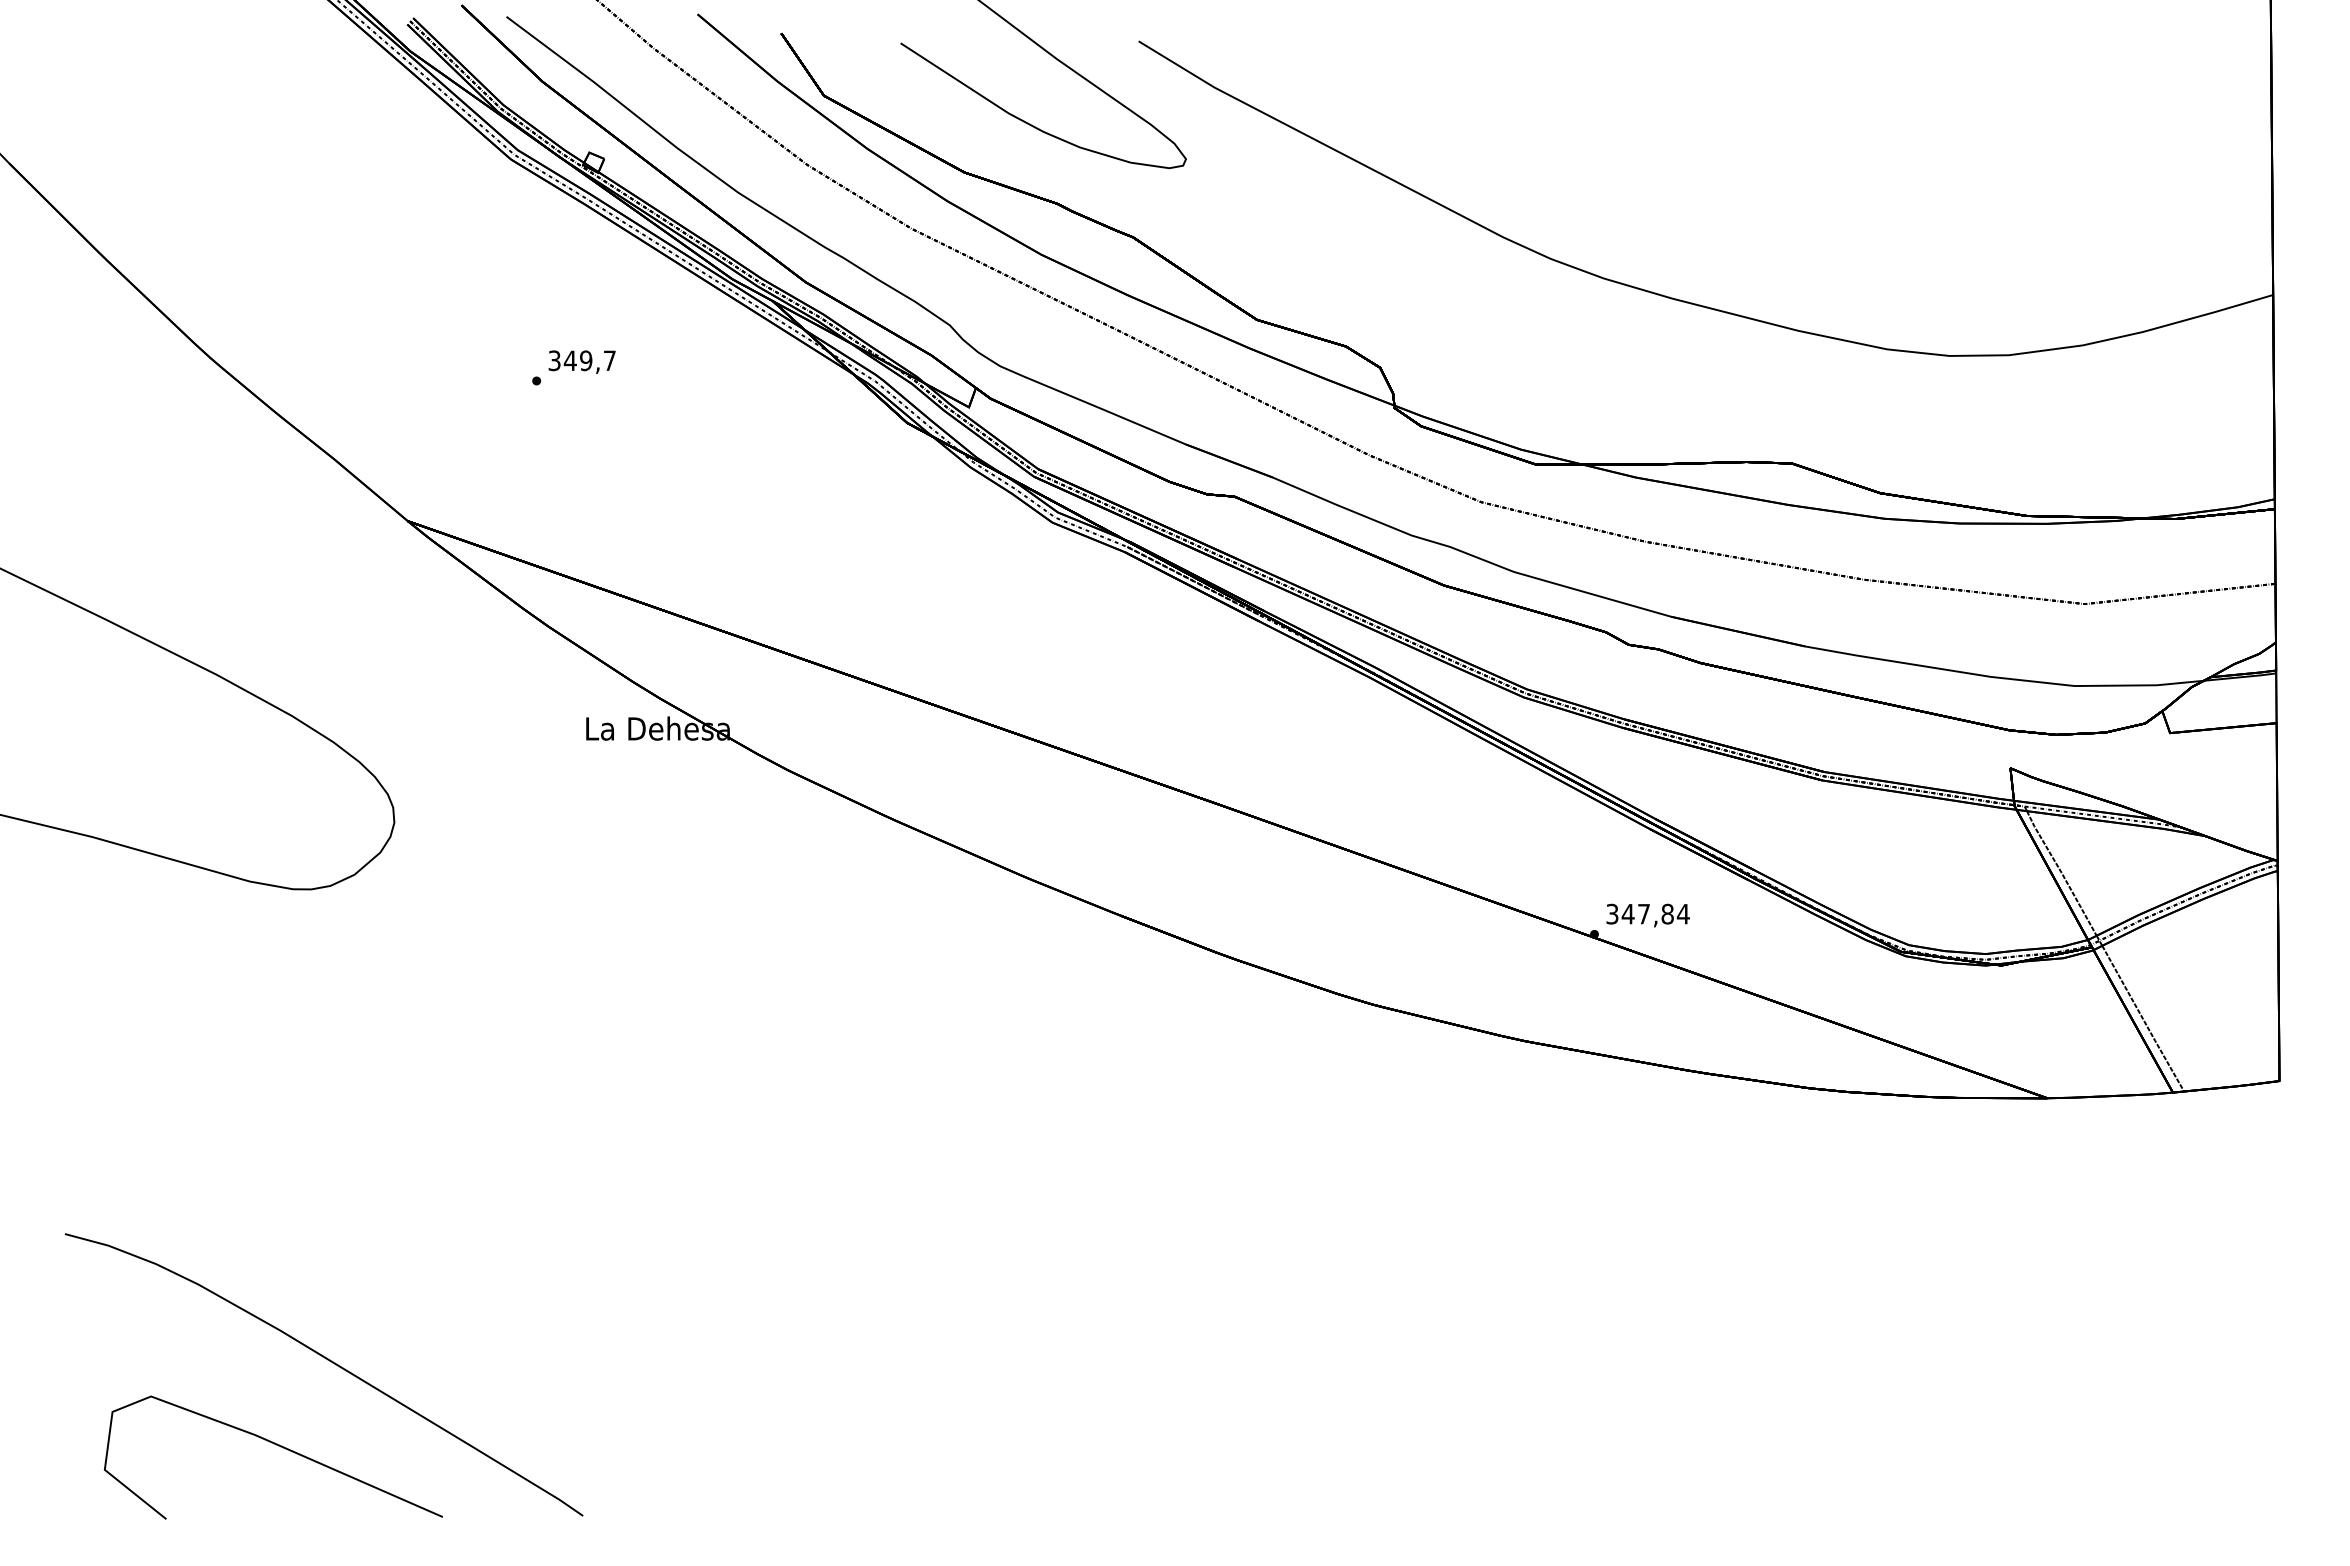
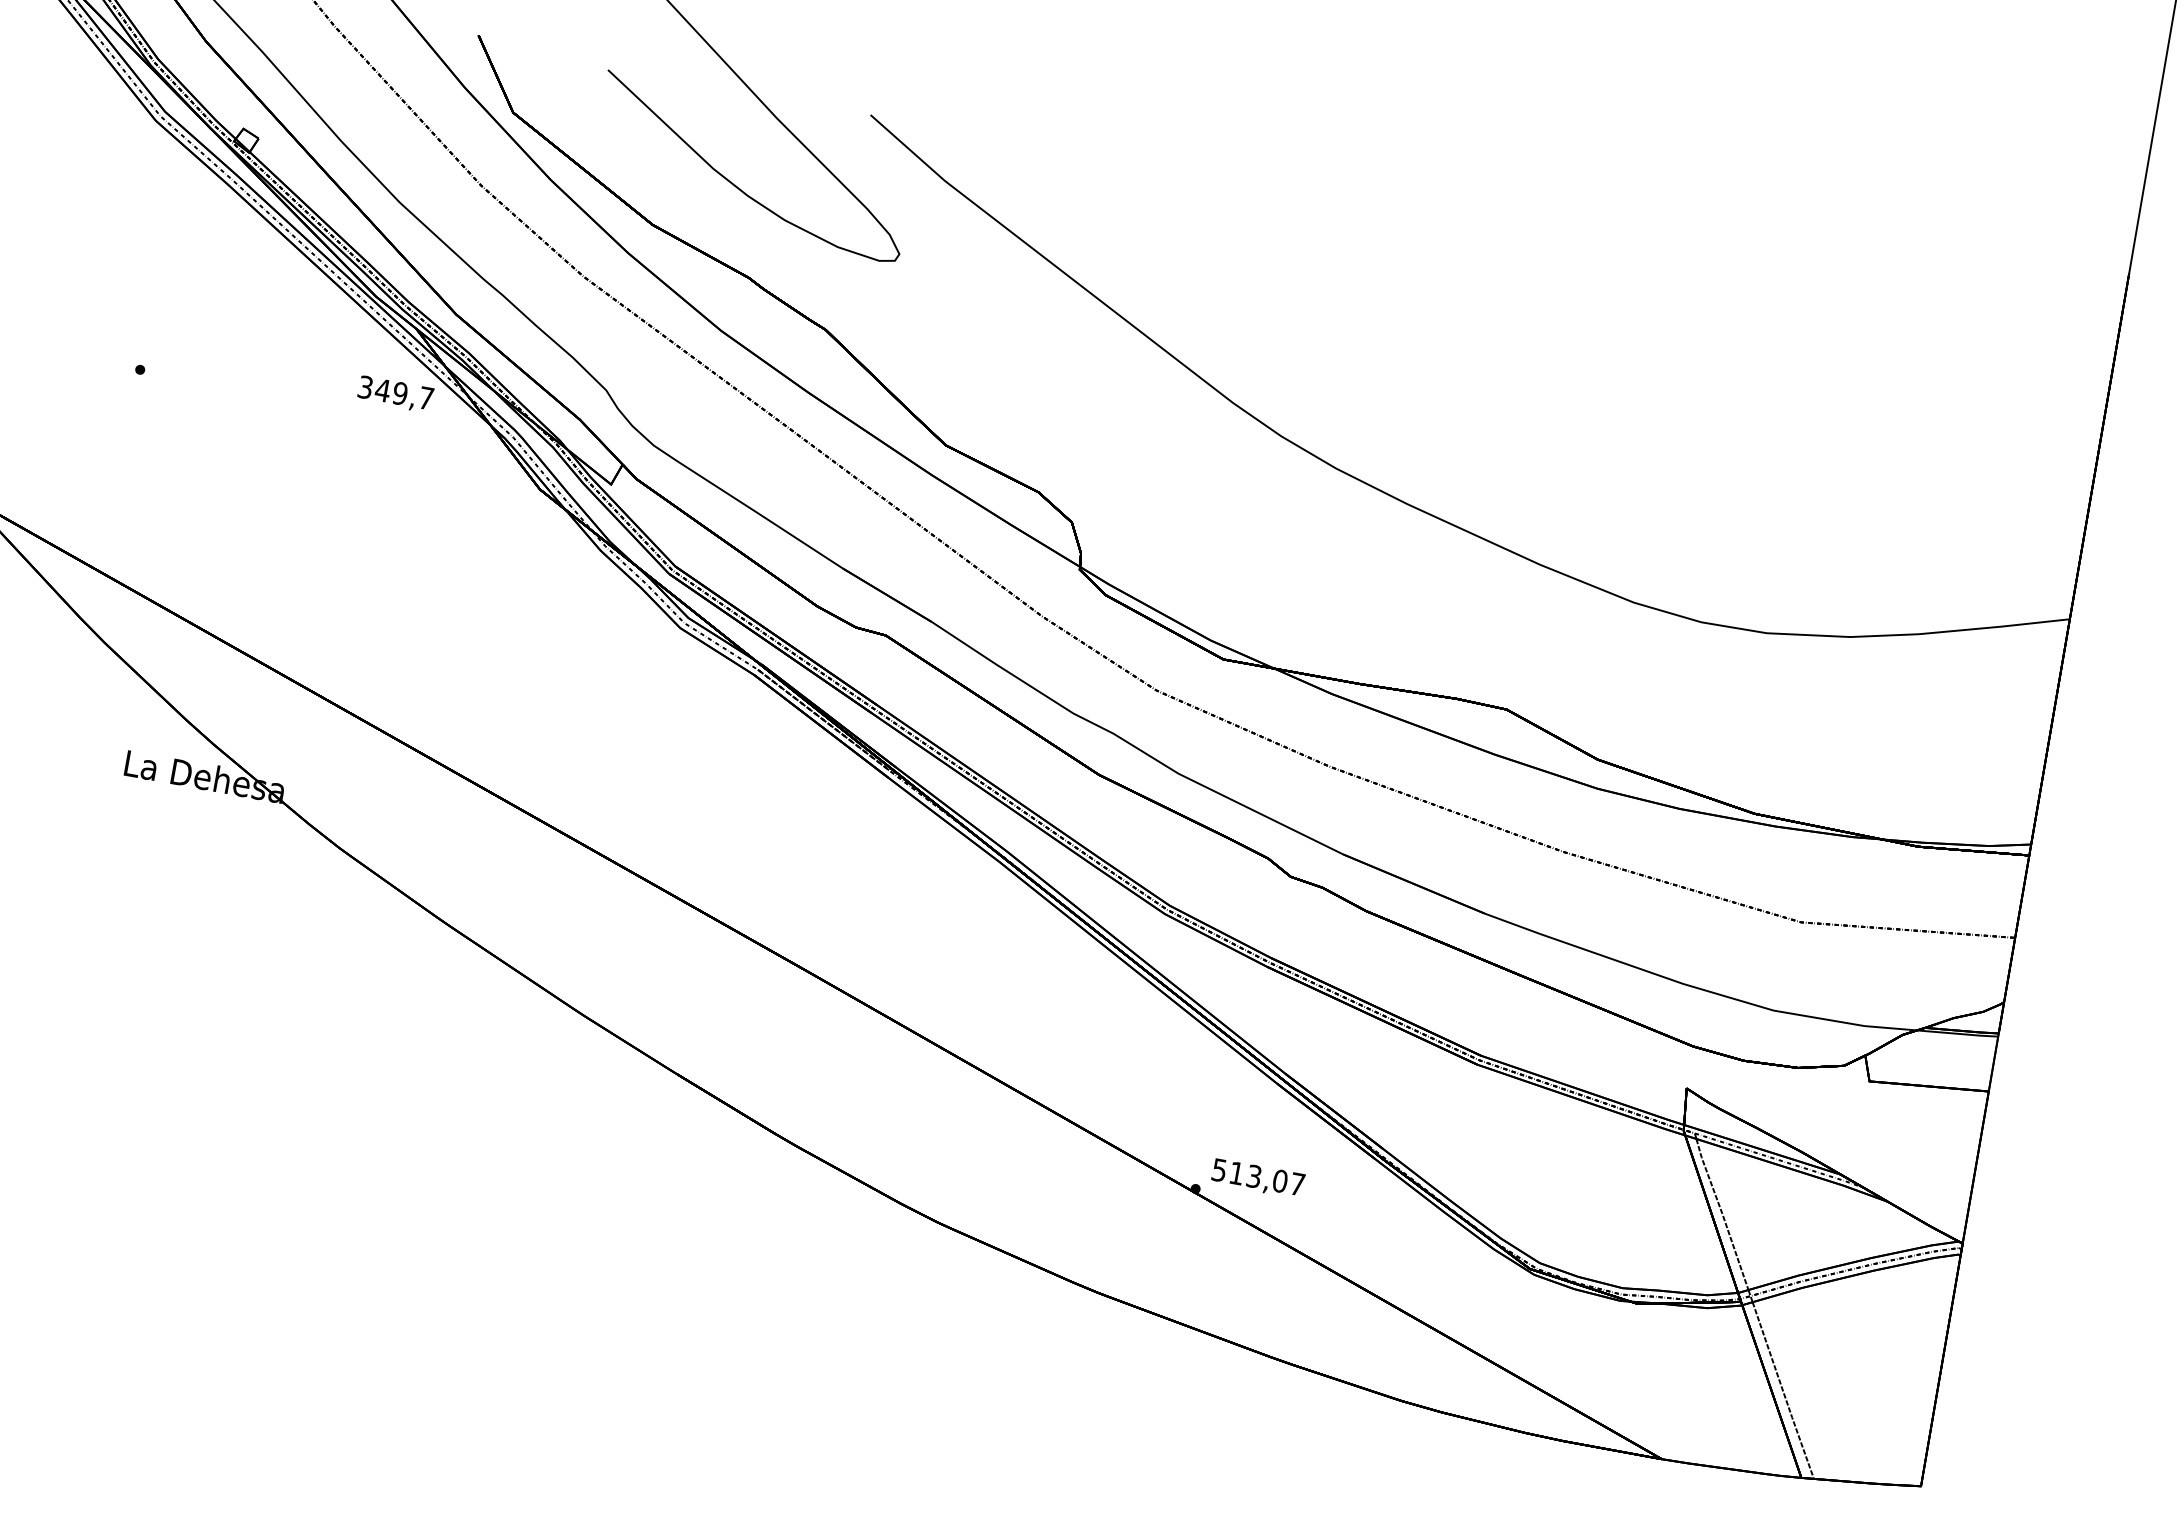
text: (581, 361) -> (395, 393), moved
text: (1648, 913) -> (1259, 1176), 347,84 -> 513,07

